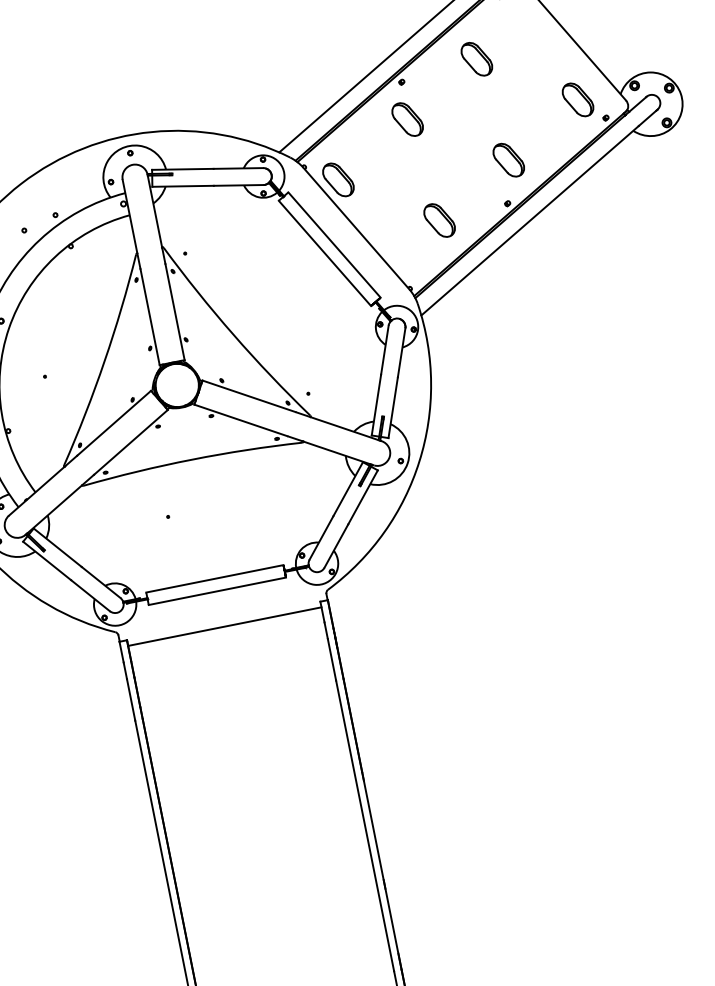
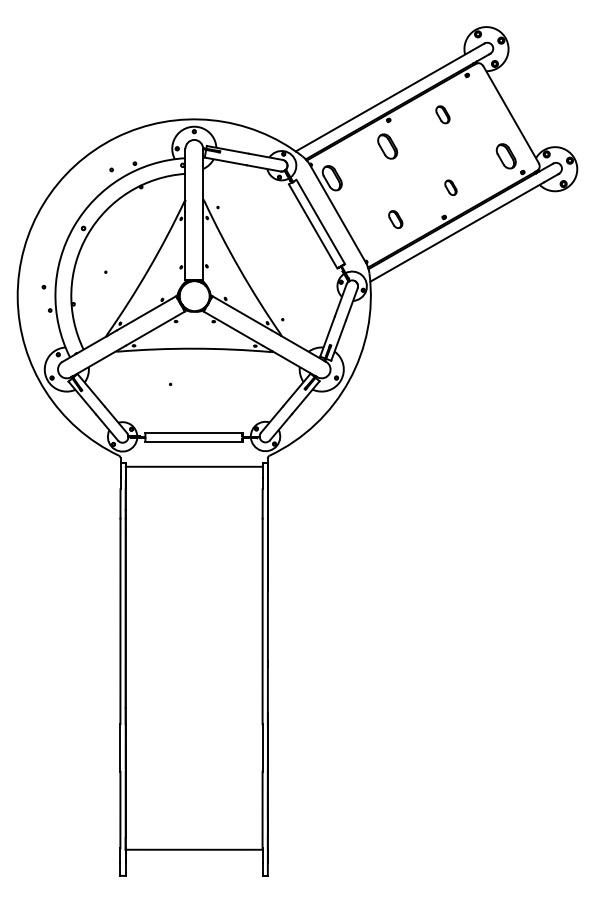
part: (476, 58) -> (442, 114), size x0.7
part: (508, 159) -> (450, 187), size x0.6
part: (439, 220) -> (395, 219), size x0.7

